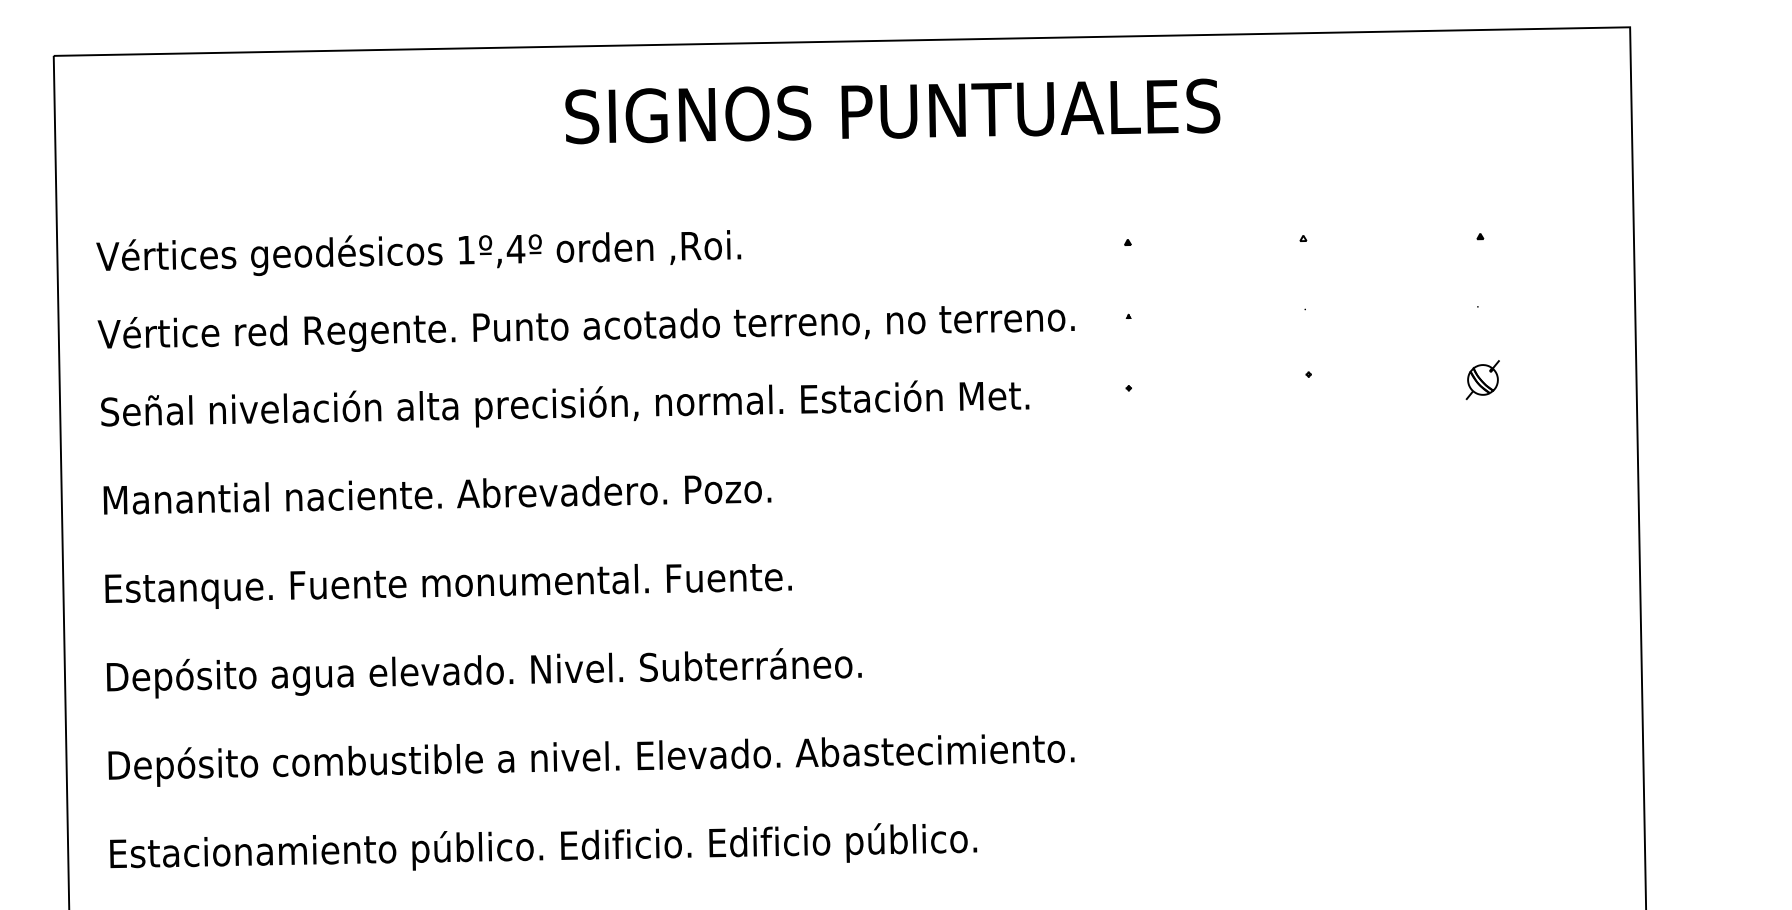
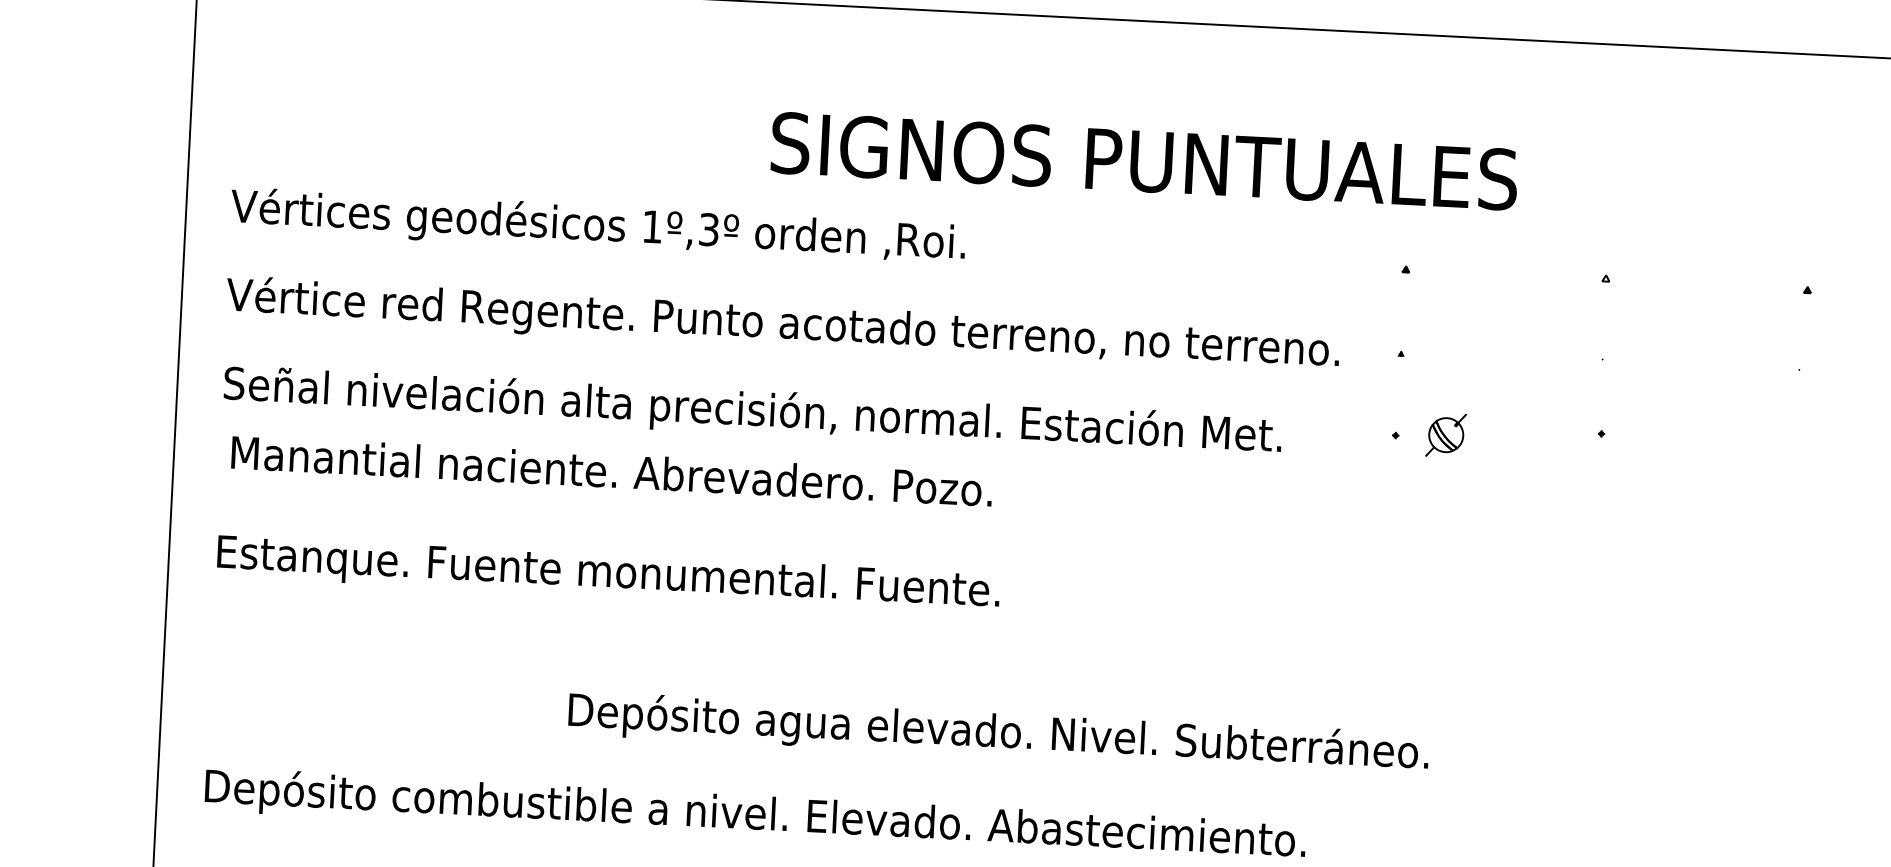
text: (892, 111) -> (1144, 161), moved
text: (515, 248) -> (708, 228), 1º,4º -> 1º,3º
part: (1482, 380) -> (1445, 435), moved
text: (437, 494) -> (611, 471), moved
text: (448, 586) -> (608, 575), moved
text: (483, 673) -> (997, 734), moved

